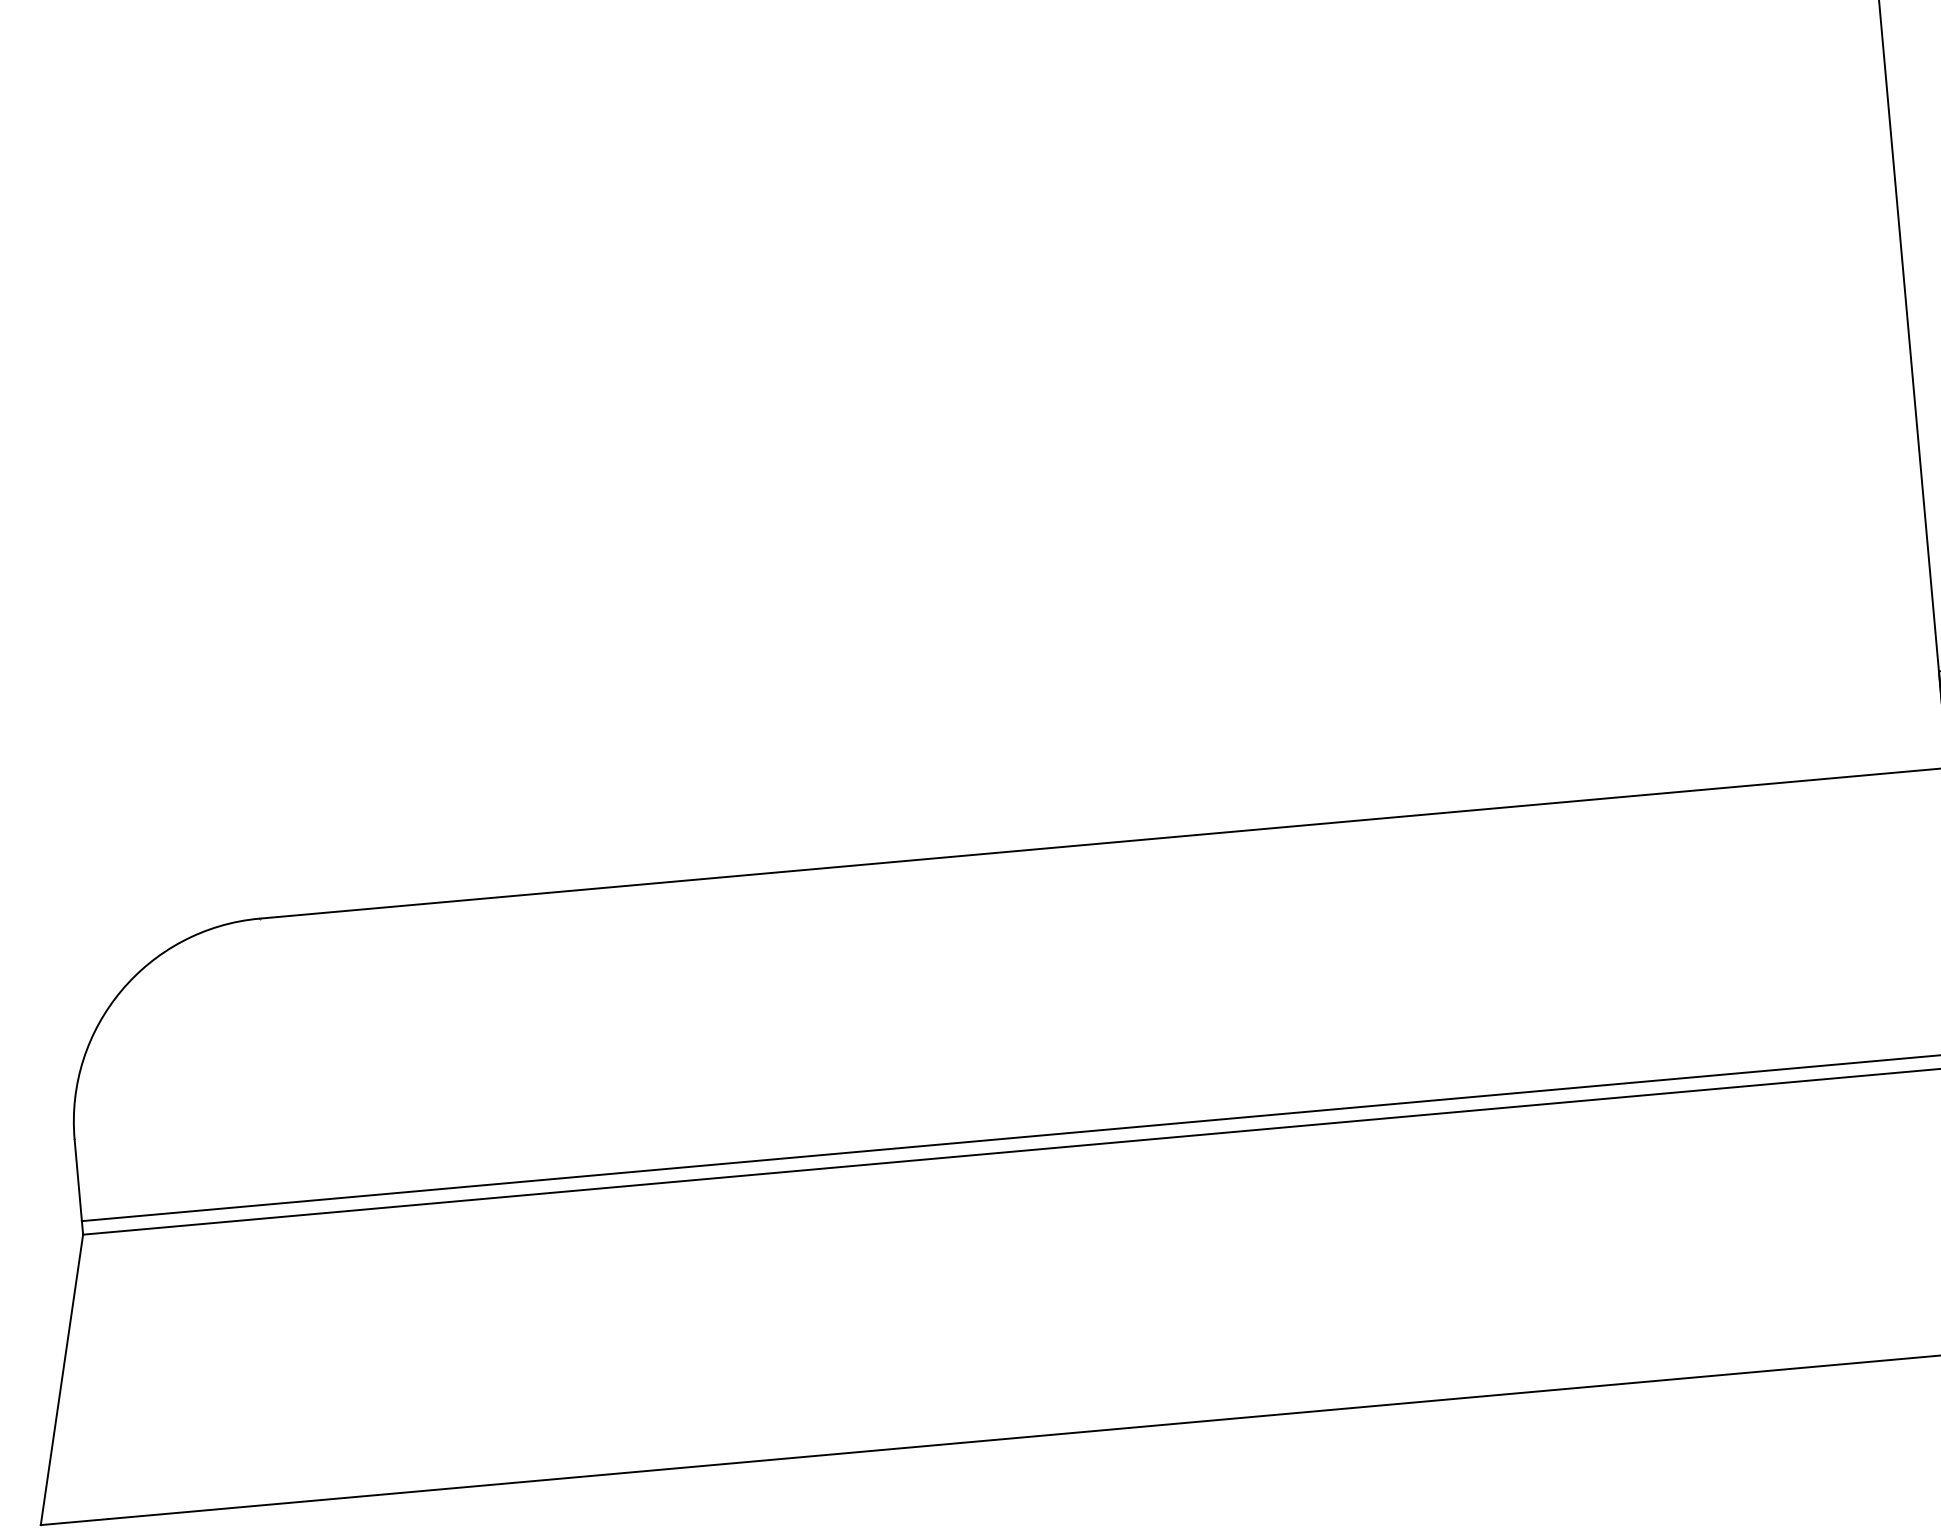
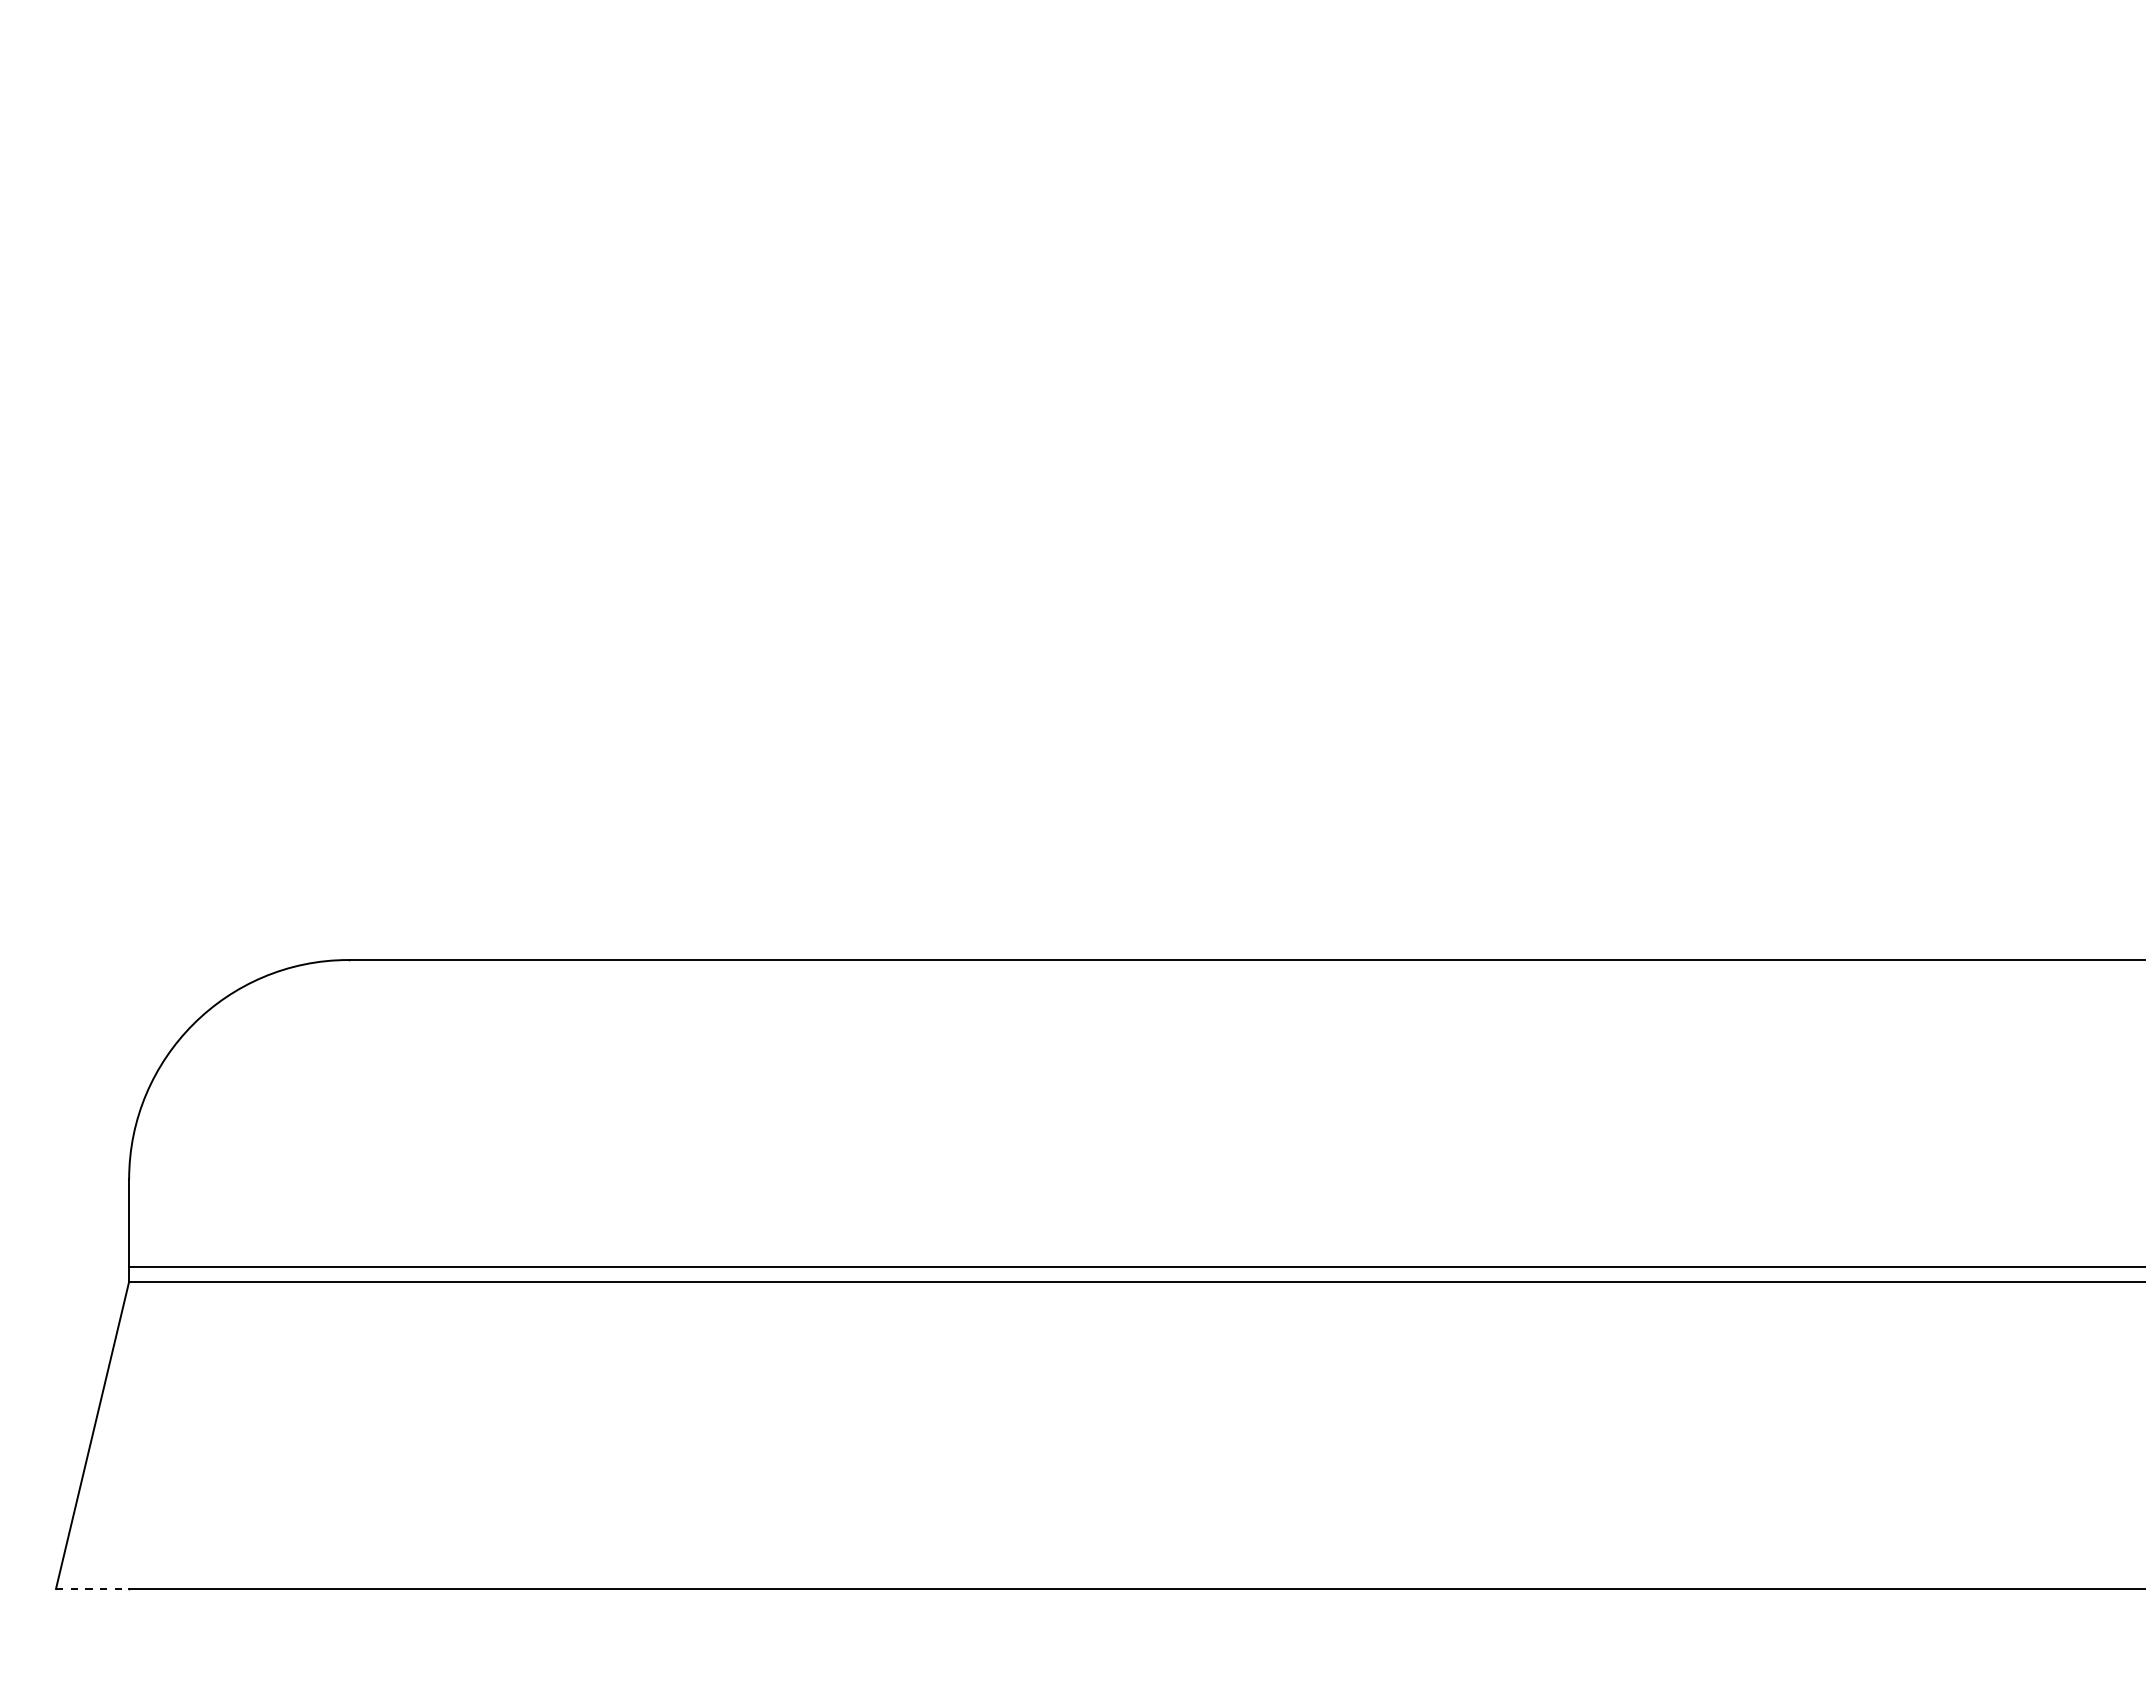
line: (74, 1522) -> (92, 1589), solid -> dashed

